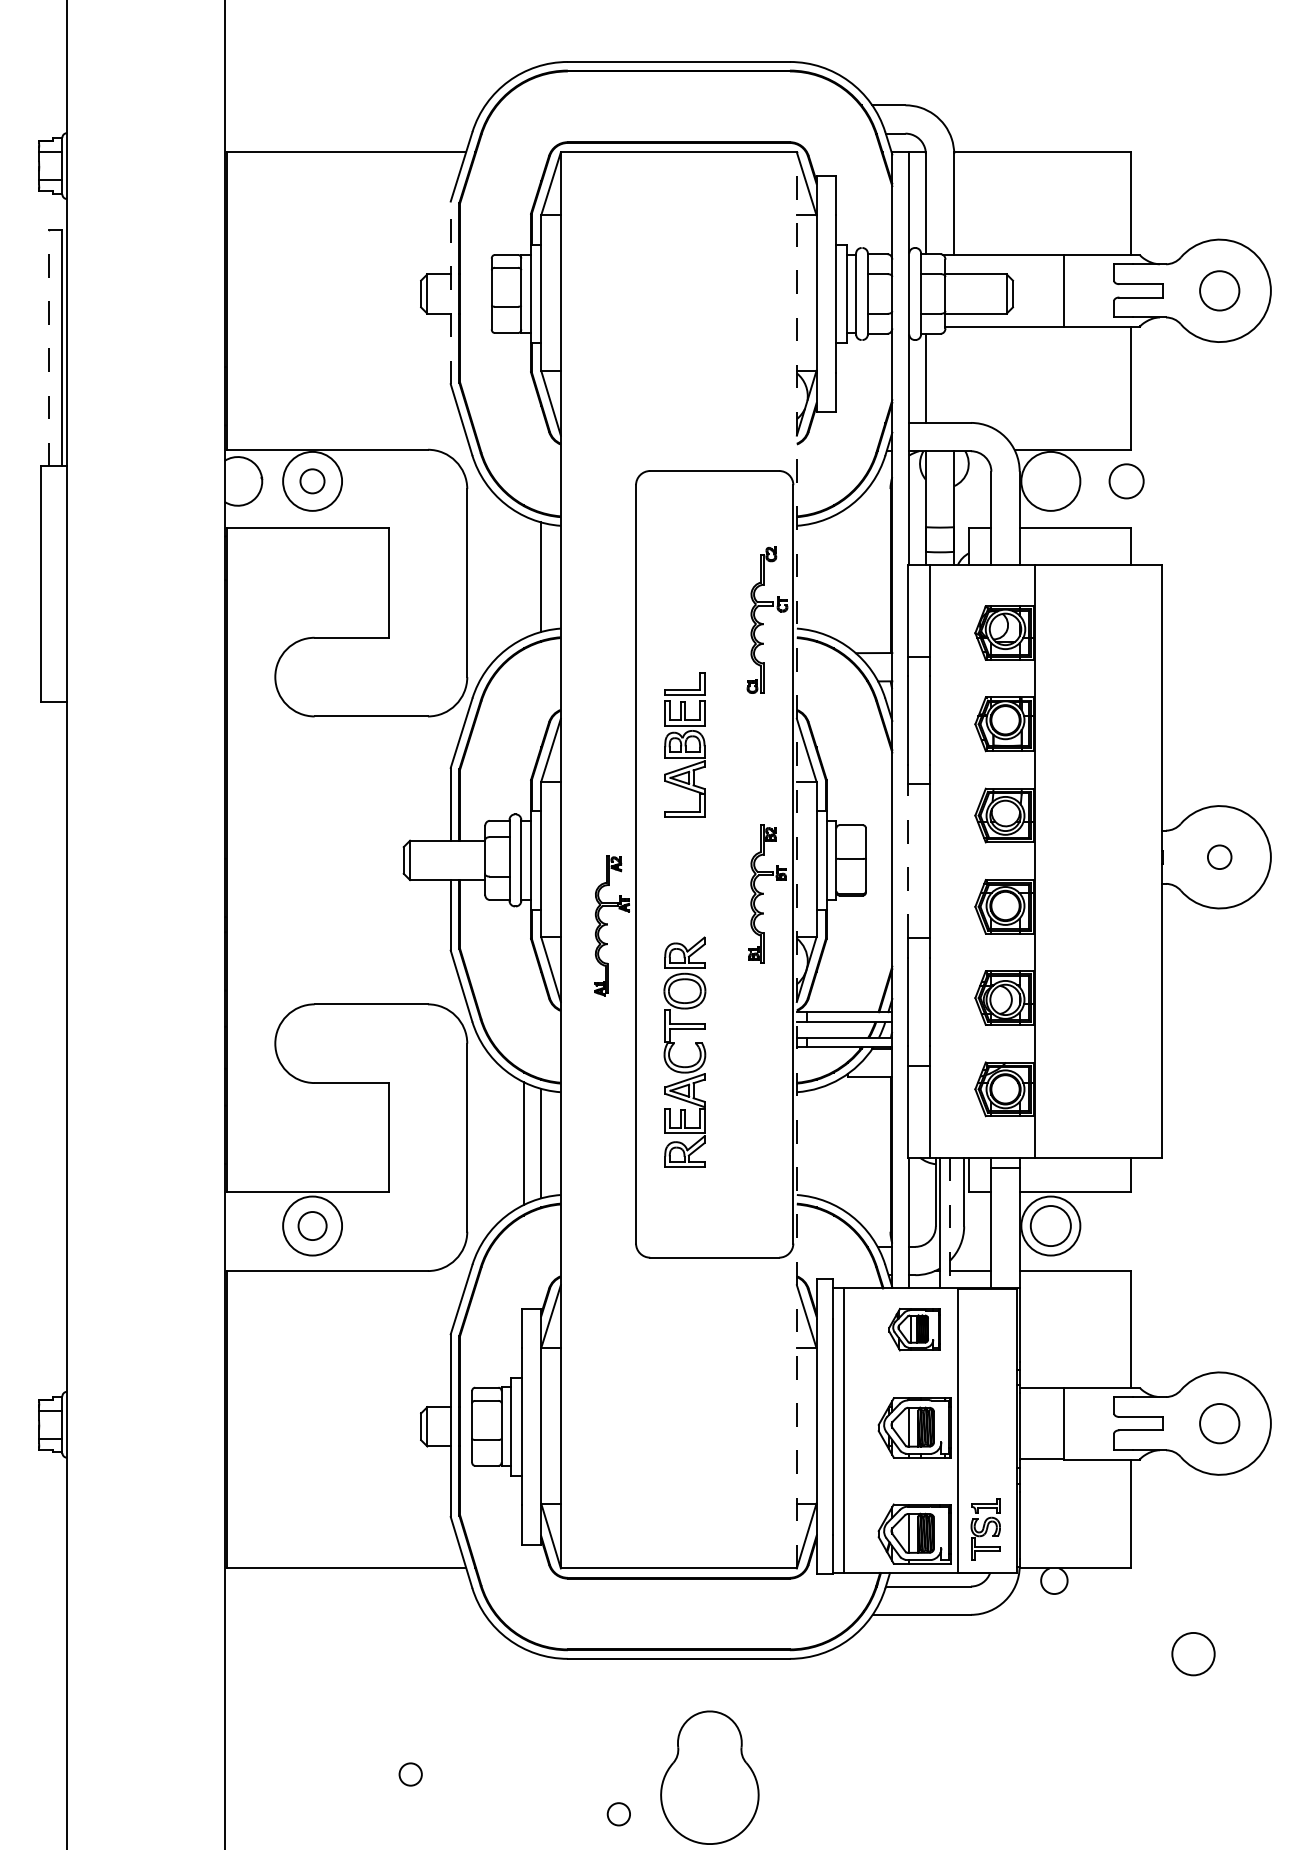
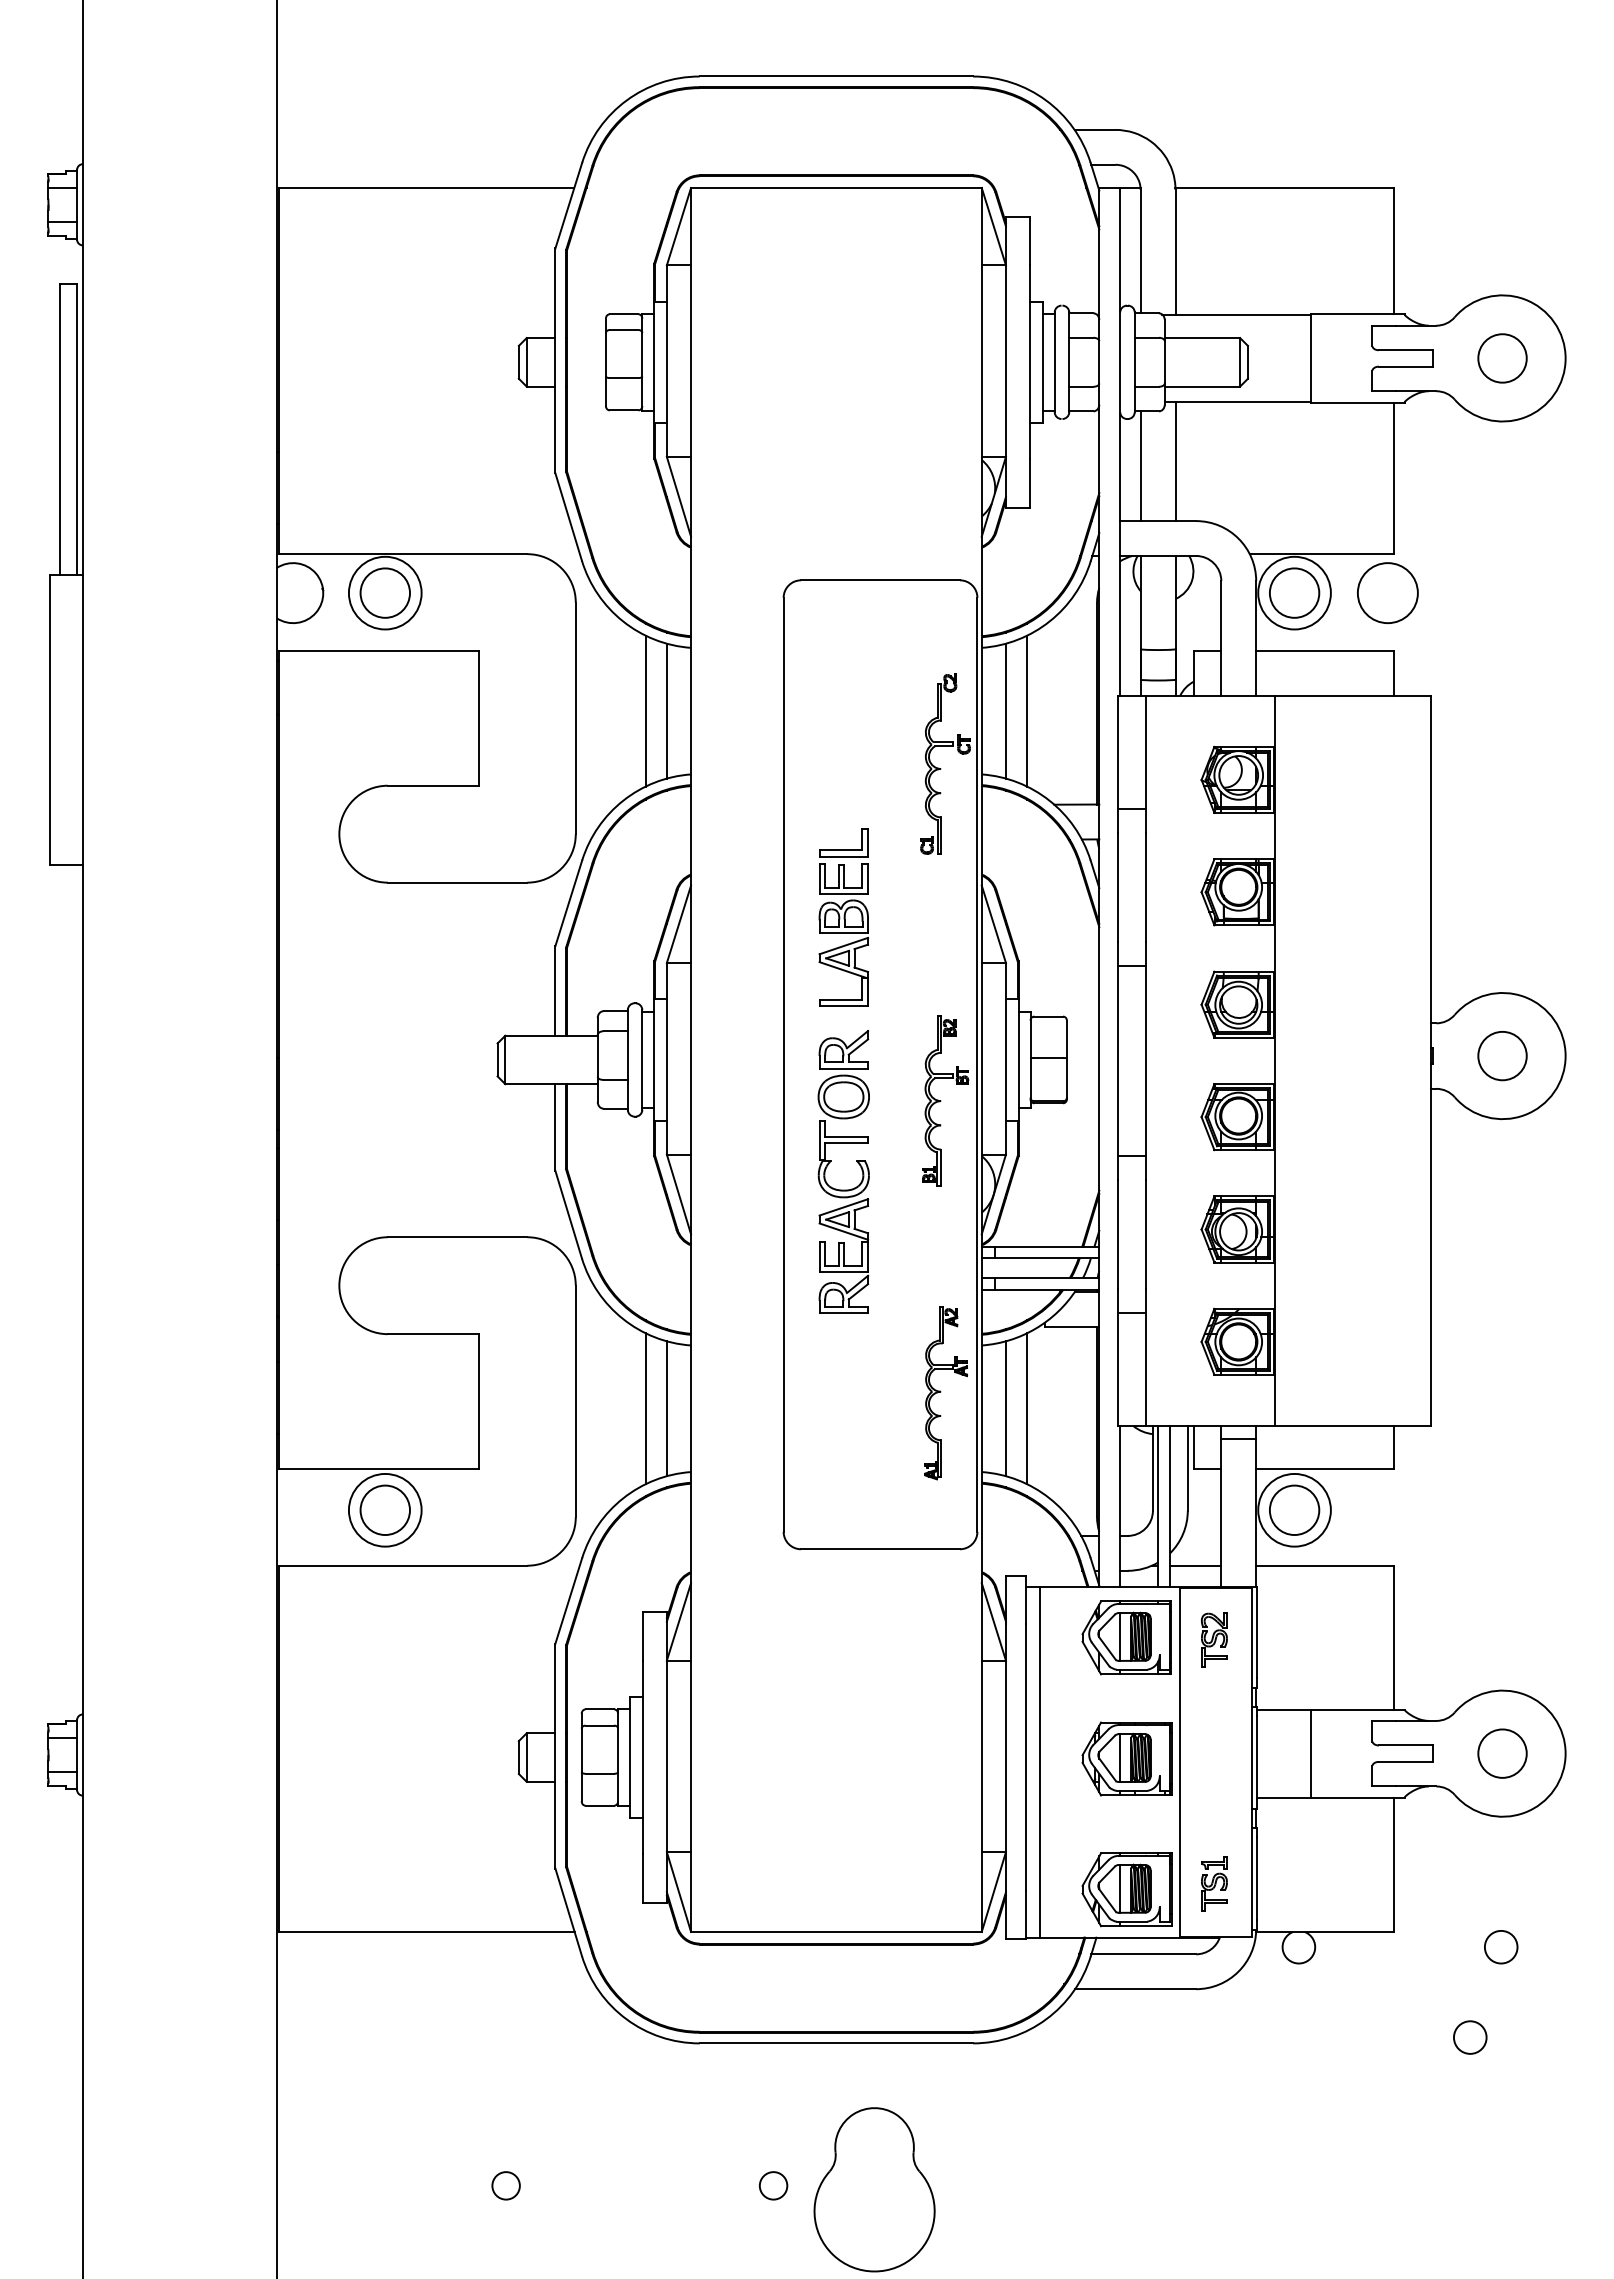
line: (450, 292) -> (555, 360), dashed -> solid
line: (48, 347) -> (60, 428), dashed -> solid
line: (954, 374) -> (1175, 461), added
circle: (311, 480) -> (384, 592), size x1.67
circle: (1050, 480) -> (1294, 592), added
circle: (1126, 480) -> (1387, 592), size x1.43
line: (523, 576) -> (645, 710), added
line: (816, 576) -> (1005, 710), added
line: (834, 576) -> (1027, 710), added
circle: (1219, 856) -> (1502, 1055), size x1.67
line: (796, 860) -> (981, 1059), dashed -> solid
line: (907, 860) -> (1118, 1060), dashed -> solid
part: (611, 925) -> (945, 1393), moved
part: (674, 1043) -> (831, 1161), moved
line: (816, 1143) -> (1005, 1408), added
line: (834, 1143) -> (1027, 1408), added
line: (949, 1222) -> (1169, 1506), dashed -> solid
circle: (311, 1226) -> (384, 1510), size x1.43
part: (914, 1329) -> (1126, 1637), size x1.43
part: (985, 1330) -> (1214, 1639), added
part: (985, 1529) -> (1214, 1883), size x0.71
circle: (1218, 1581) -> (1501, 1947), added
circle: (1192, 1654) -> (1469, 2037), size x0.62
circle: (618, 1814) -> (773, 2185), moved

